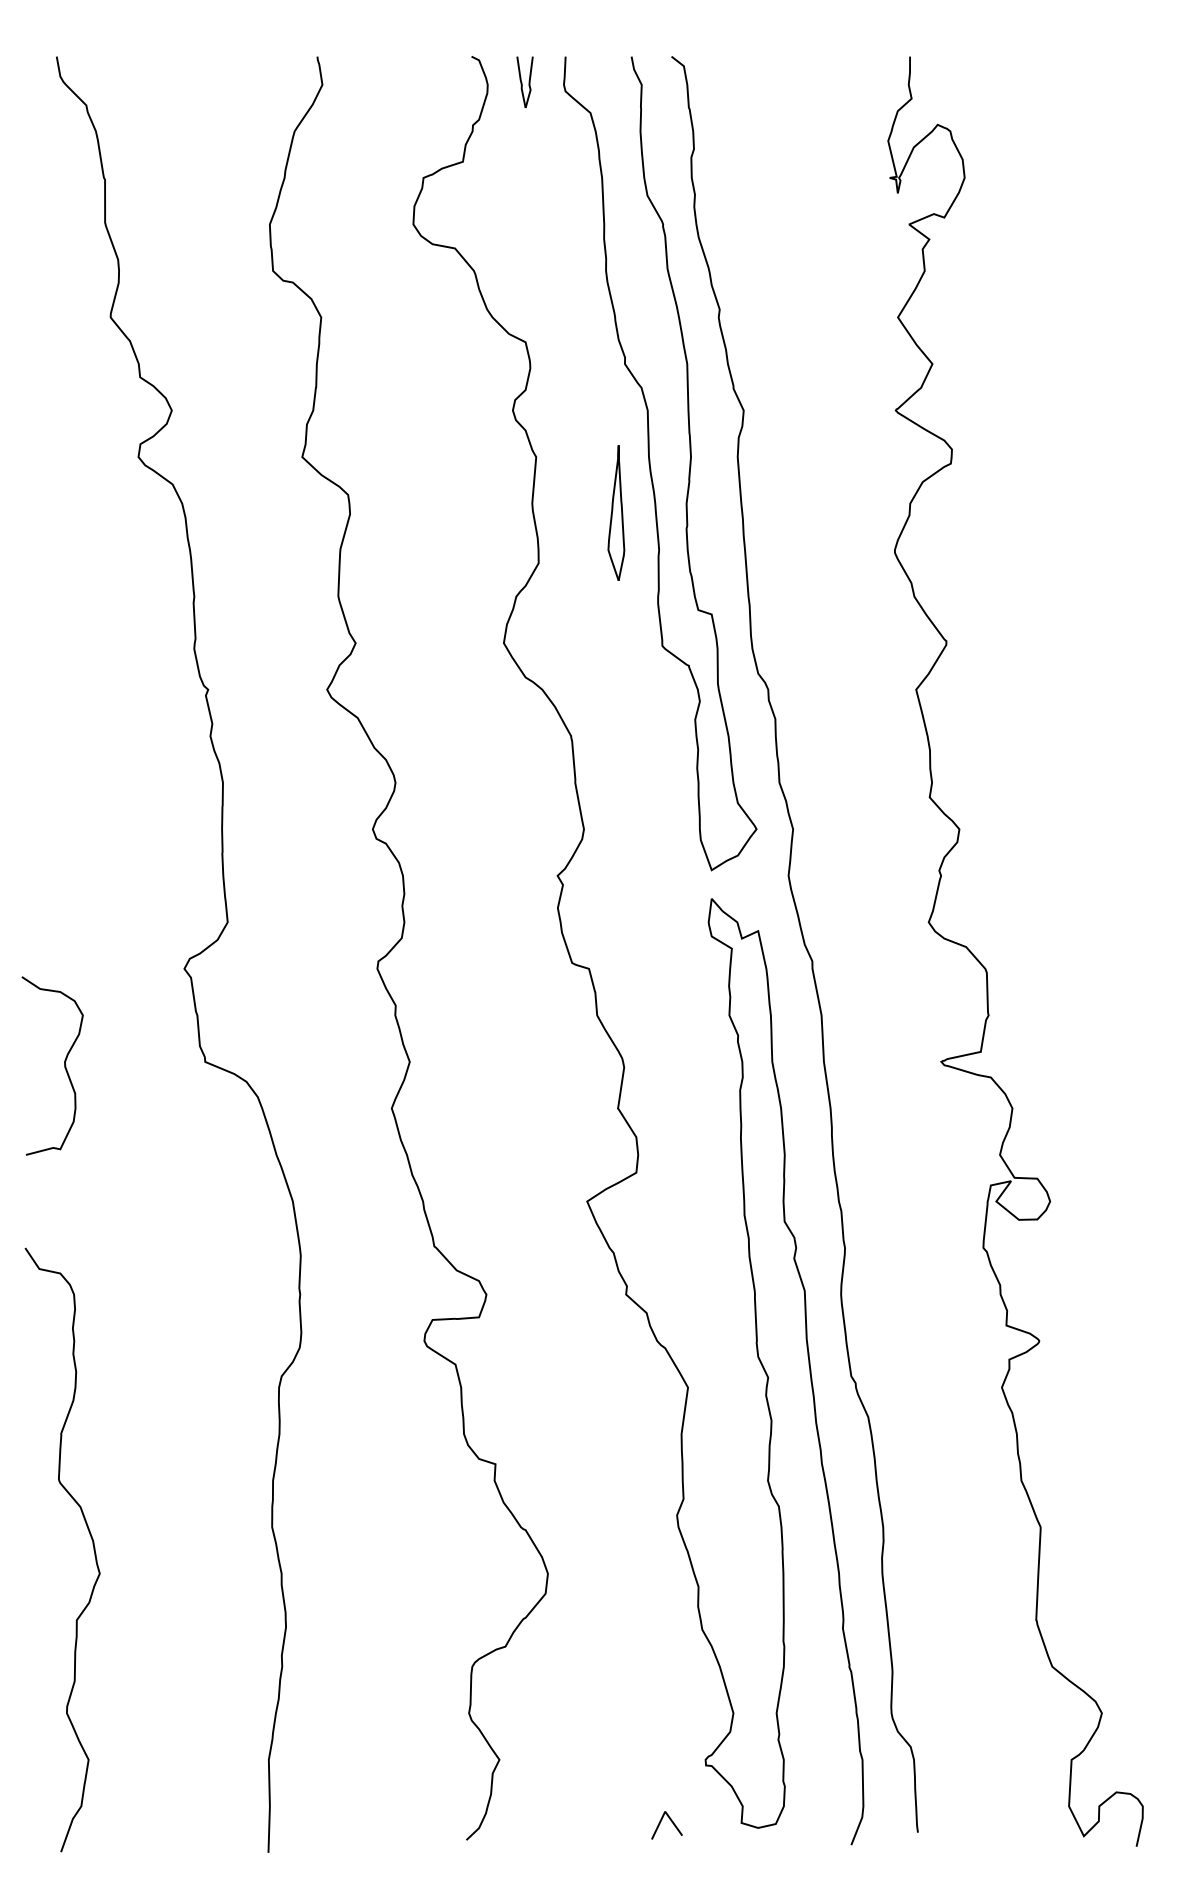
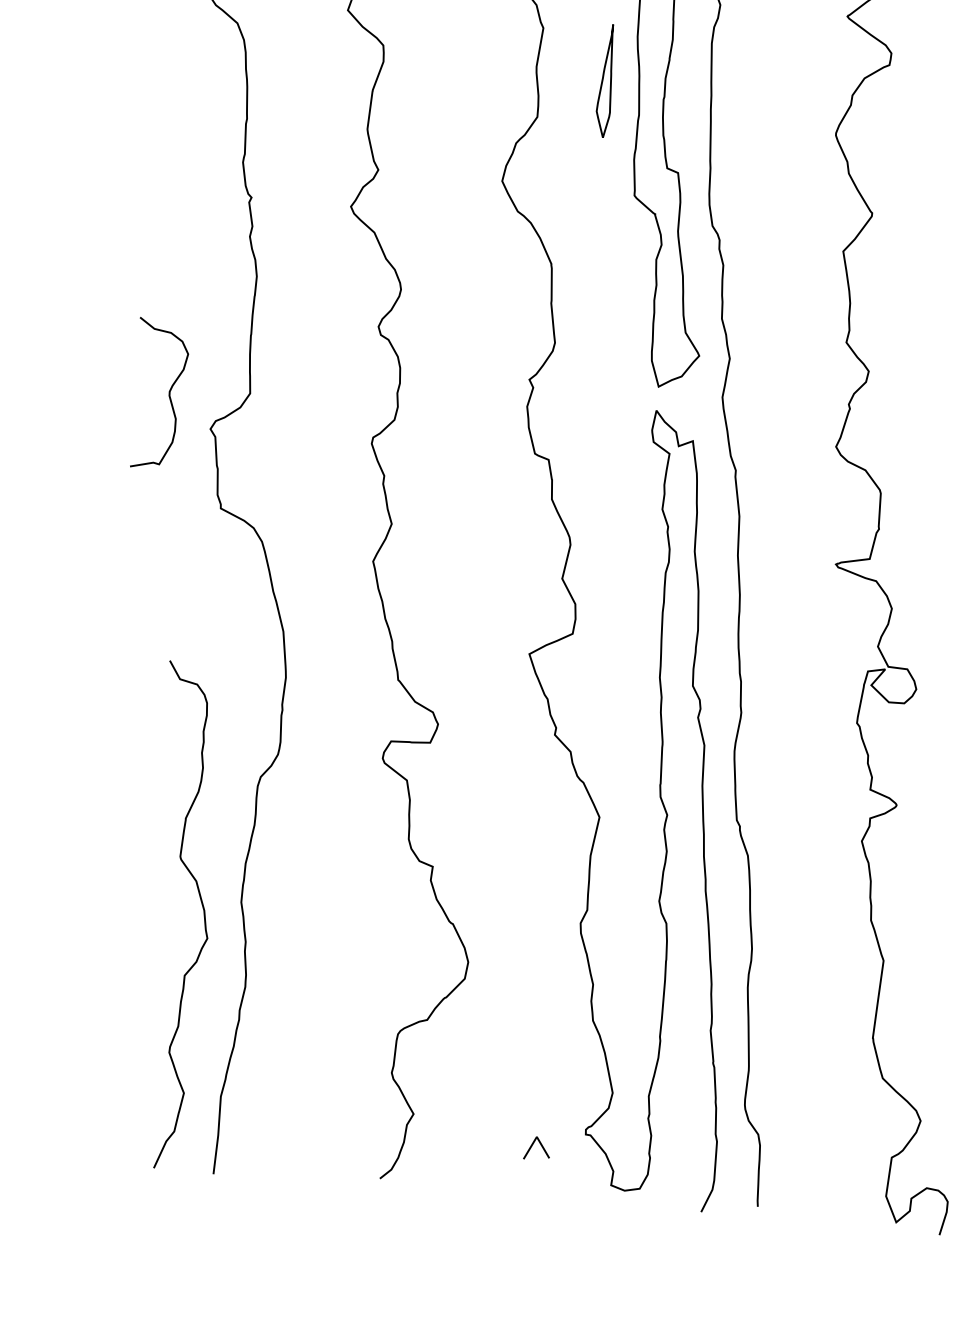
curve: (64, 1065) -> (169, 394), moved
curve: (92, 1544) -> (203, 913), moved
line: (671, 1822) -> (541, 1146), moved

